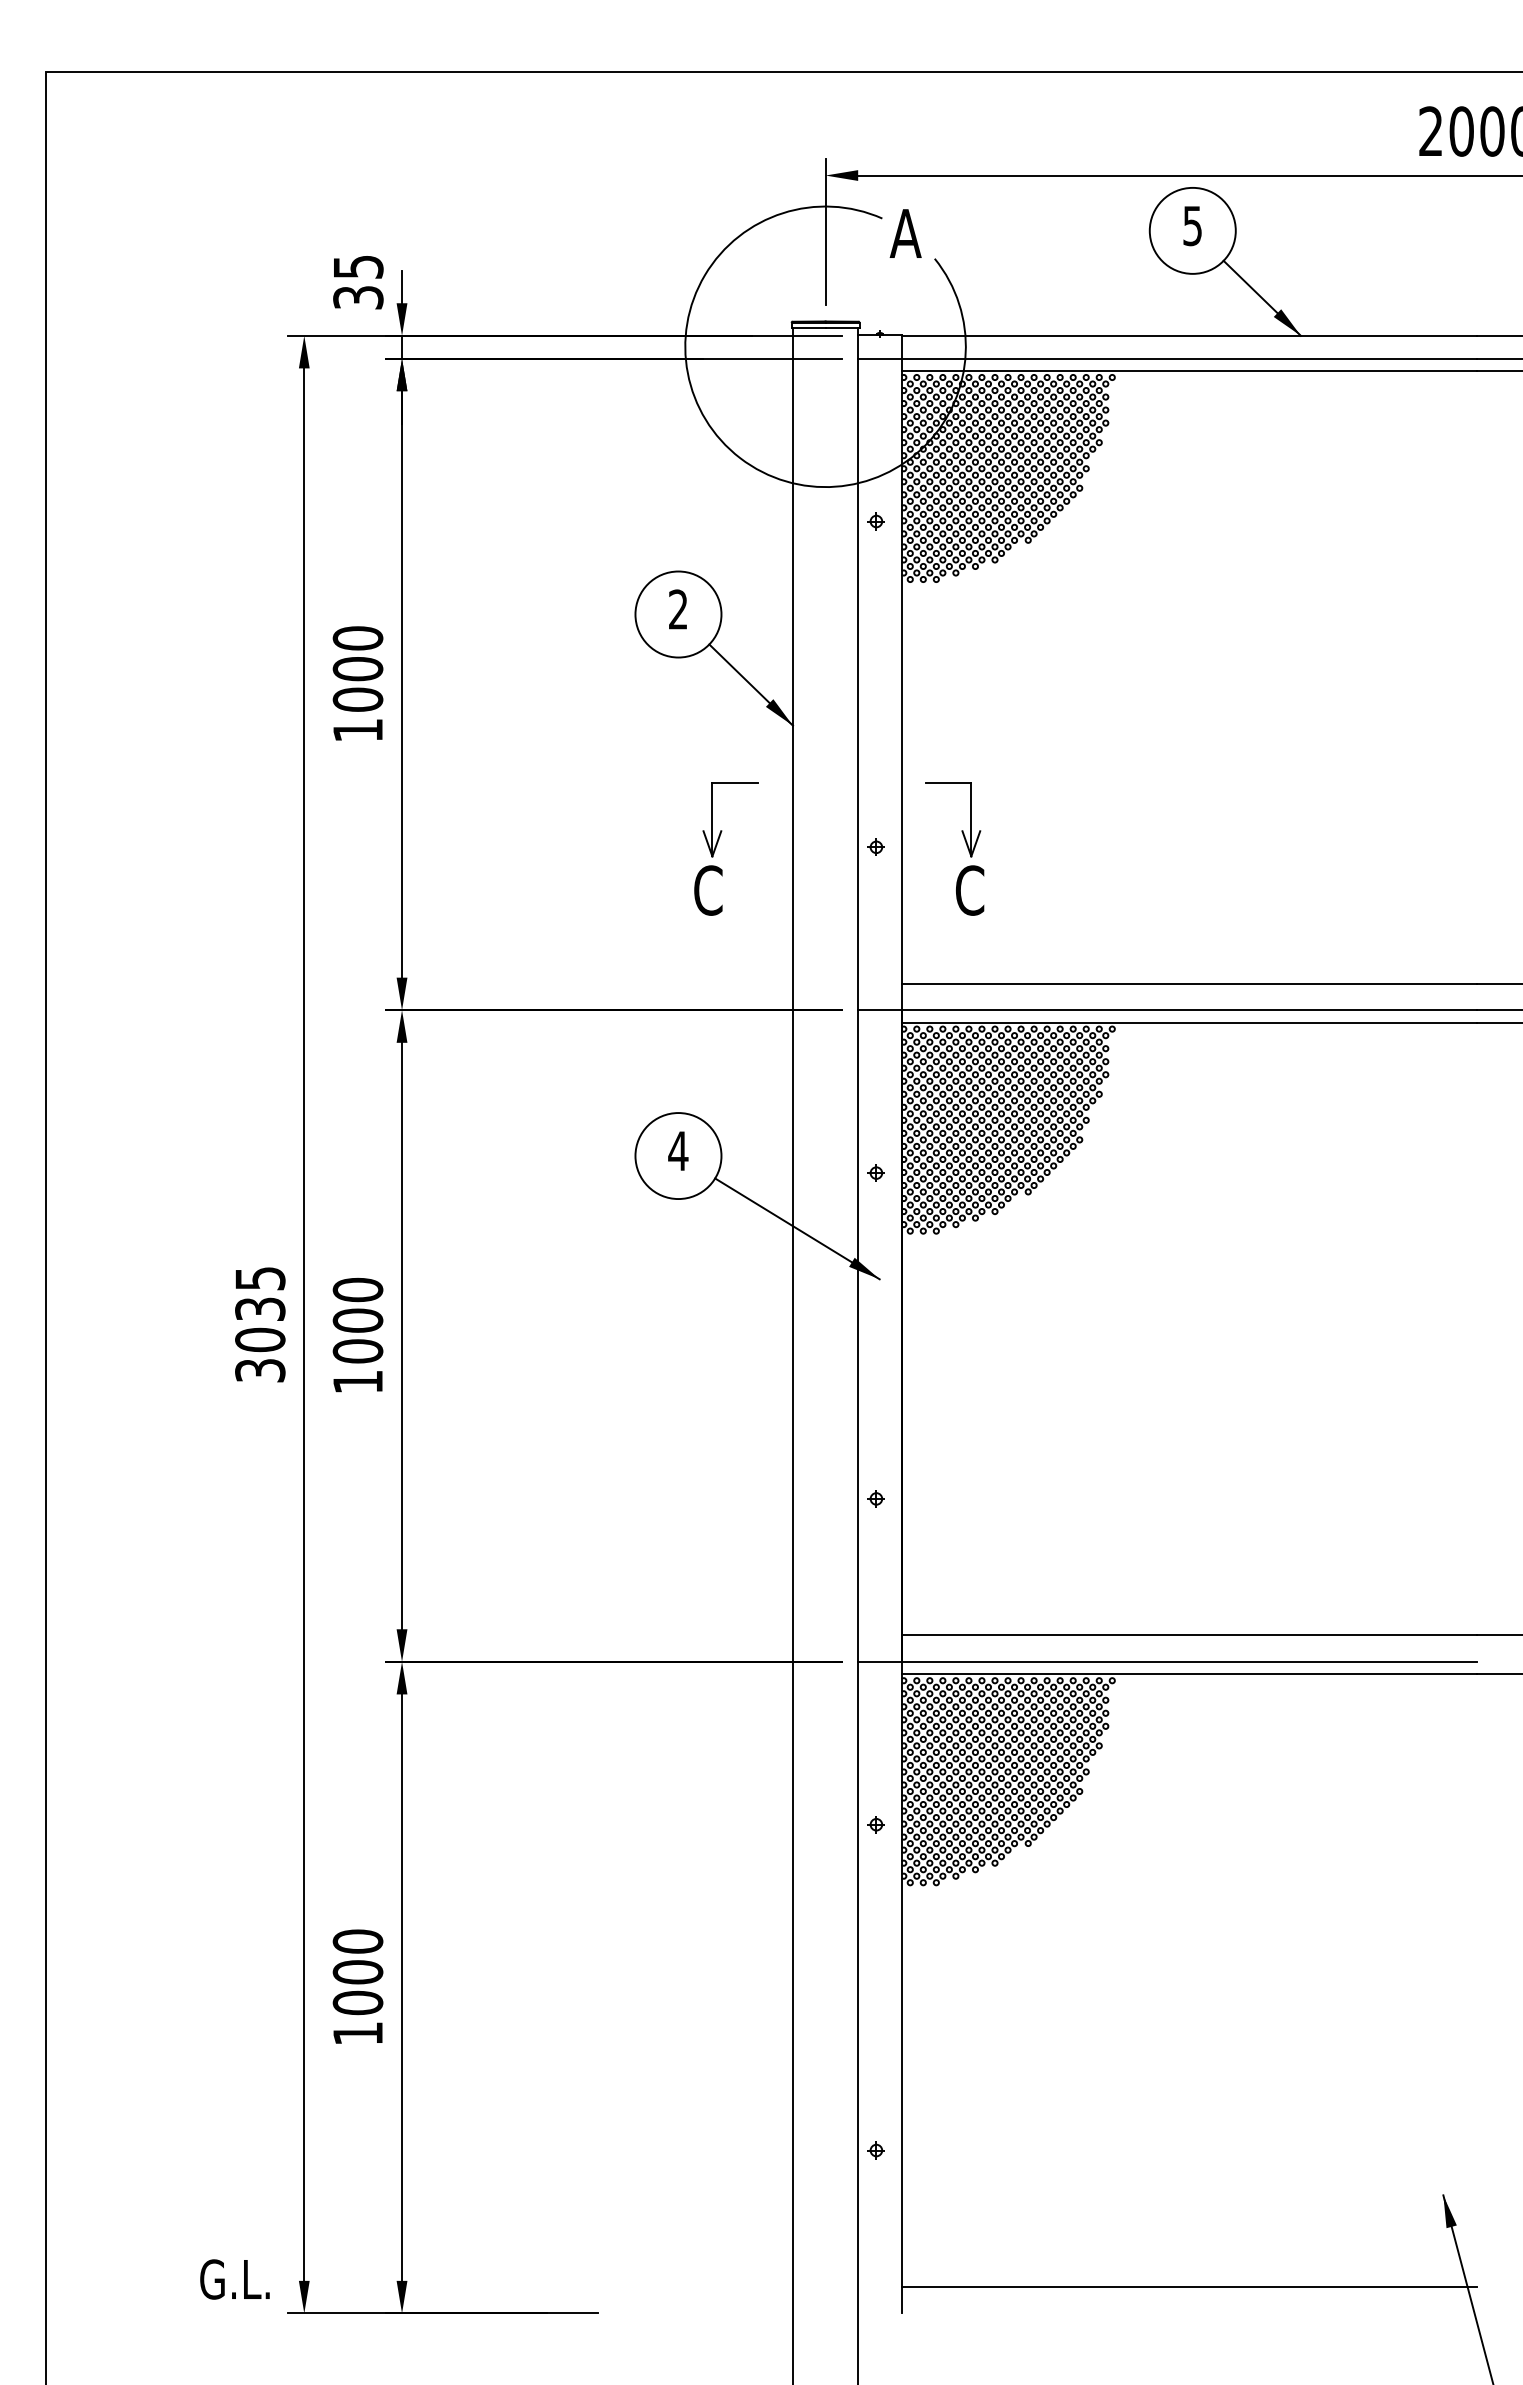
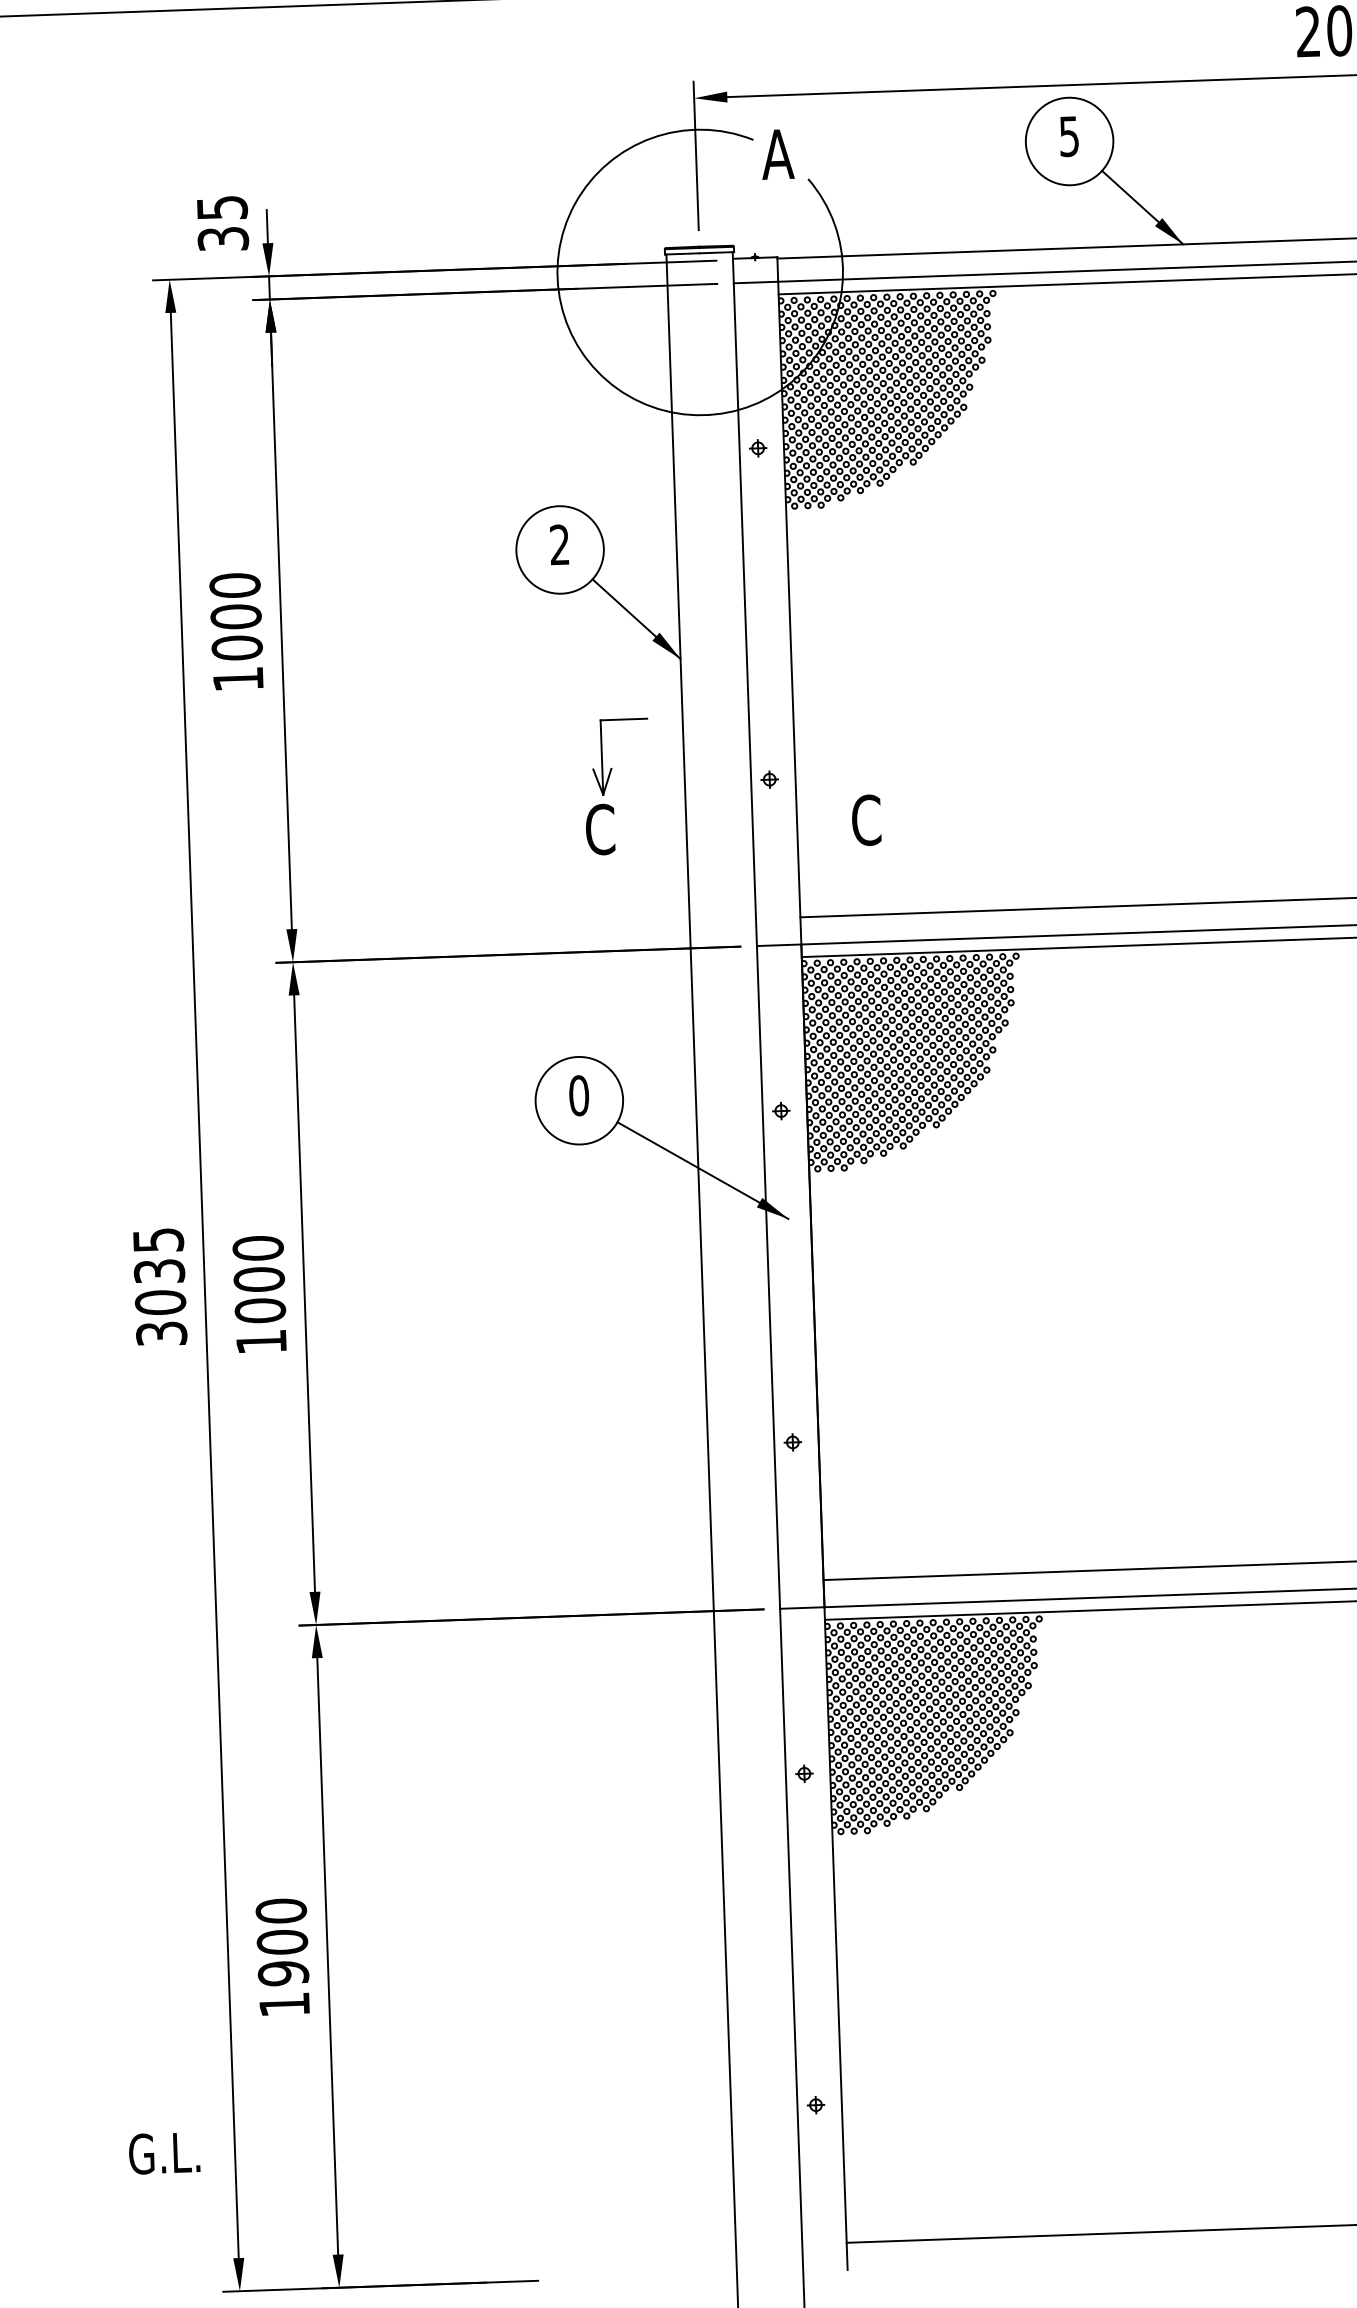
part: (961, 830) -> (855, 759), removed
text: (678, 1151) -> (579, 1096), 4 -> 0
text: (358, 2002) -> (283, 1973), 1000 -> 1900
text: (234, 2279) -> (164, 2153), moved

